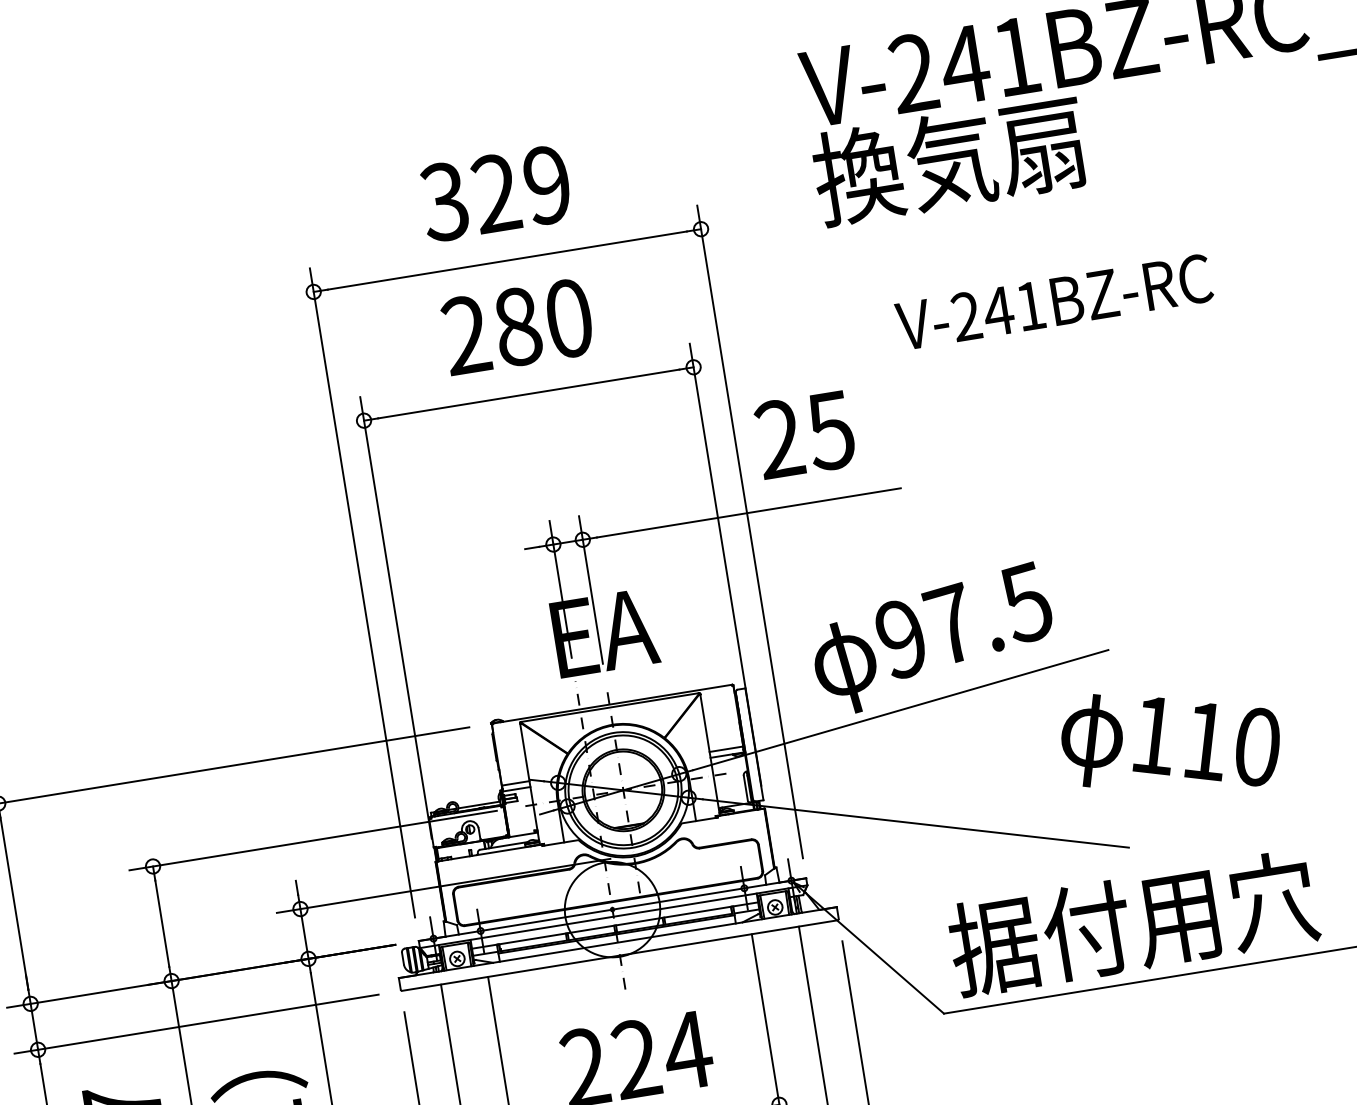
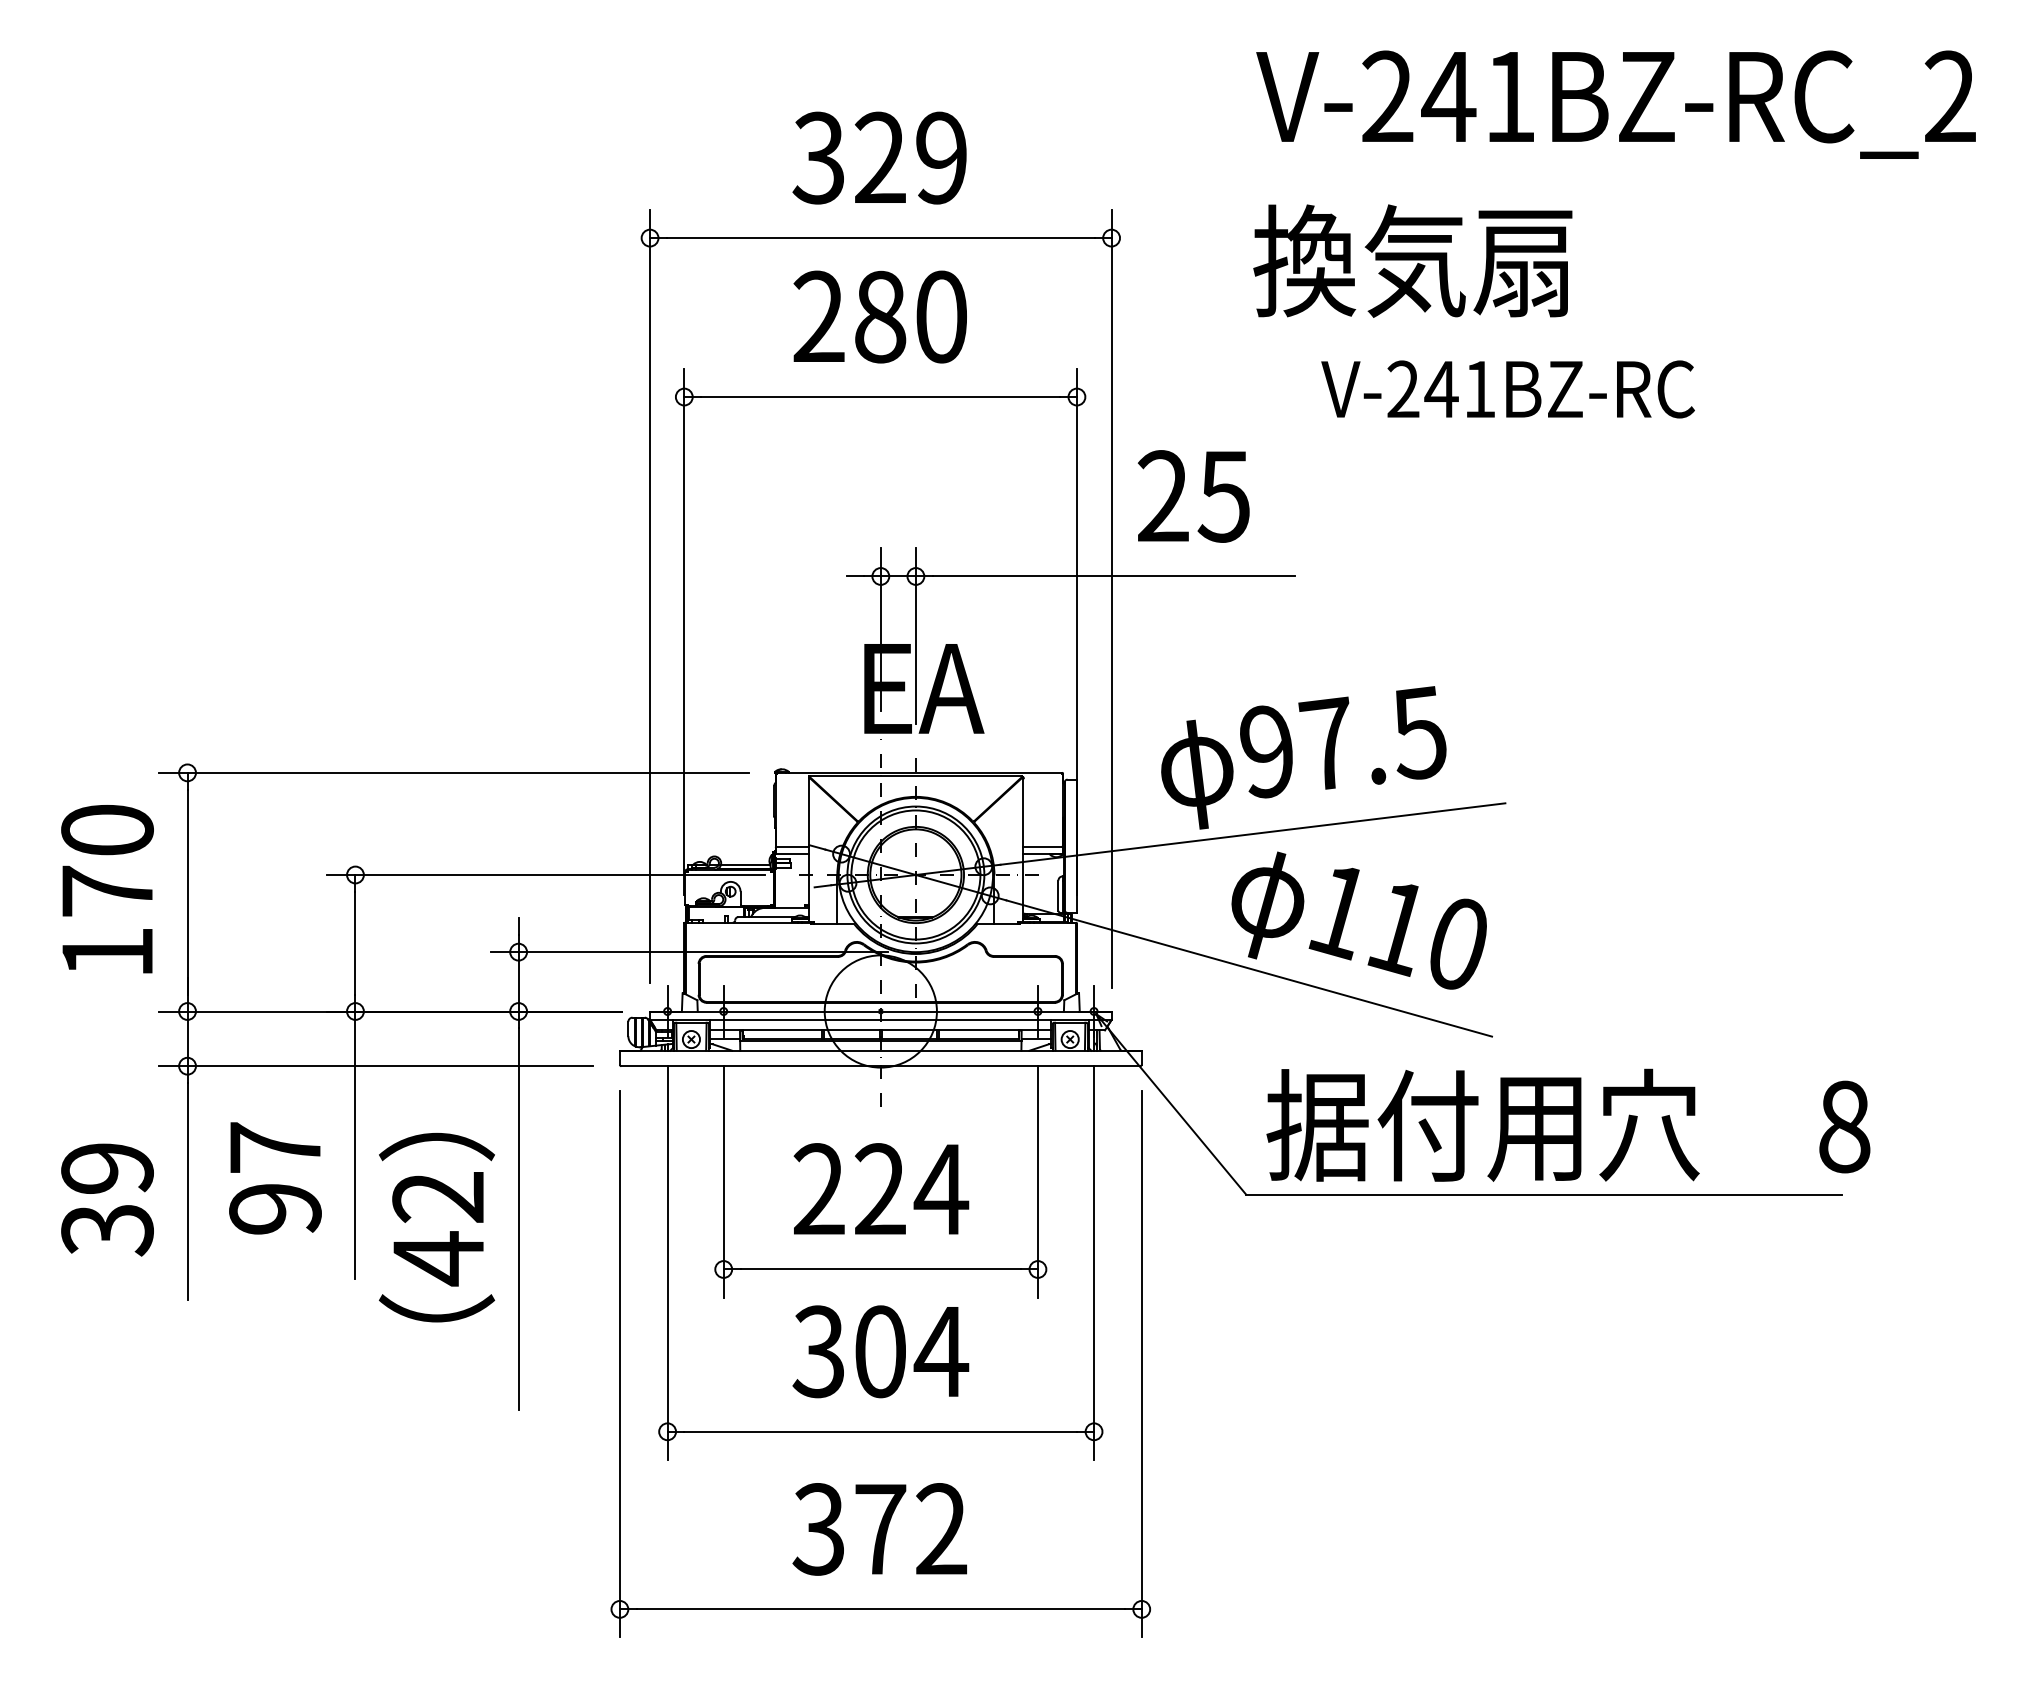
text: (949, 160) -> (1412, 260), moved
text: (1170, 740) -> (1358, 920), moved

